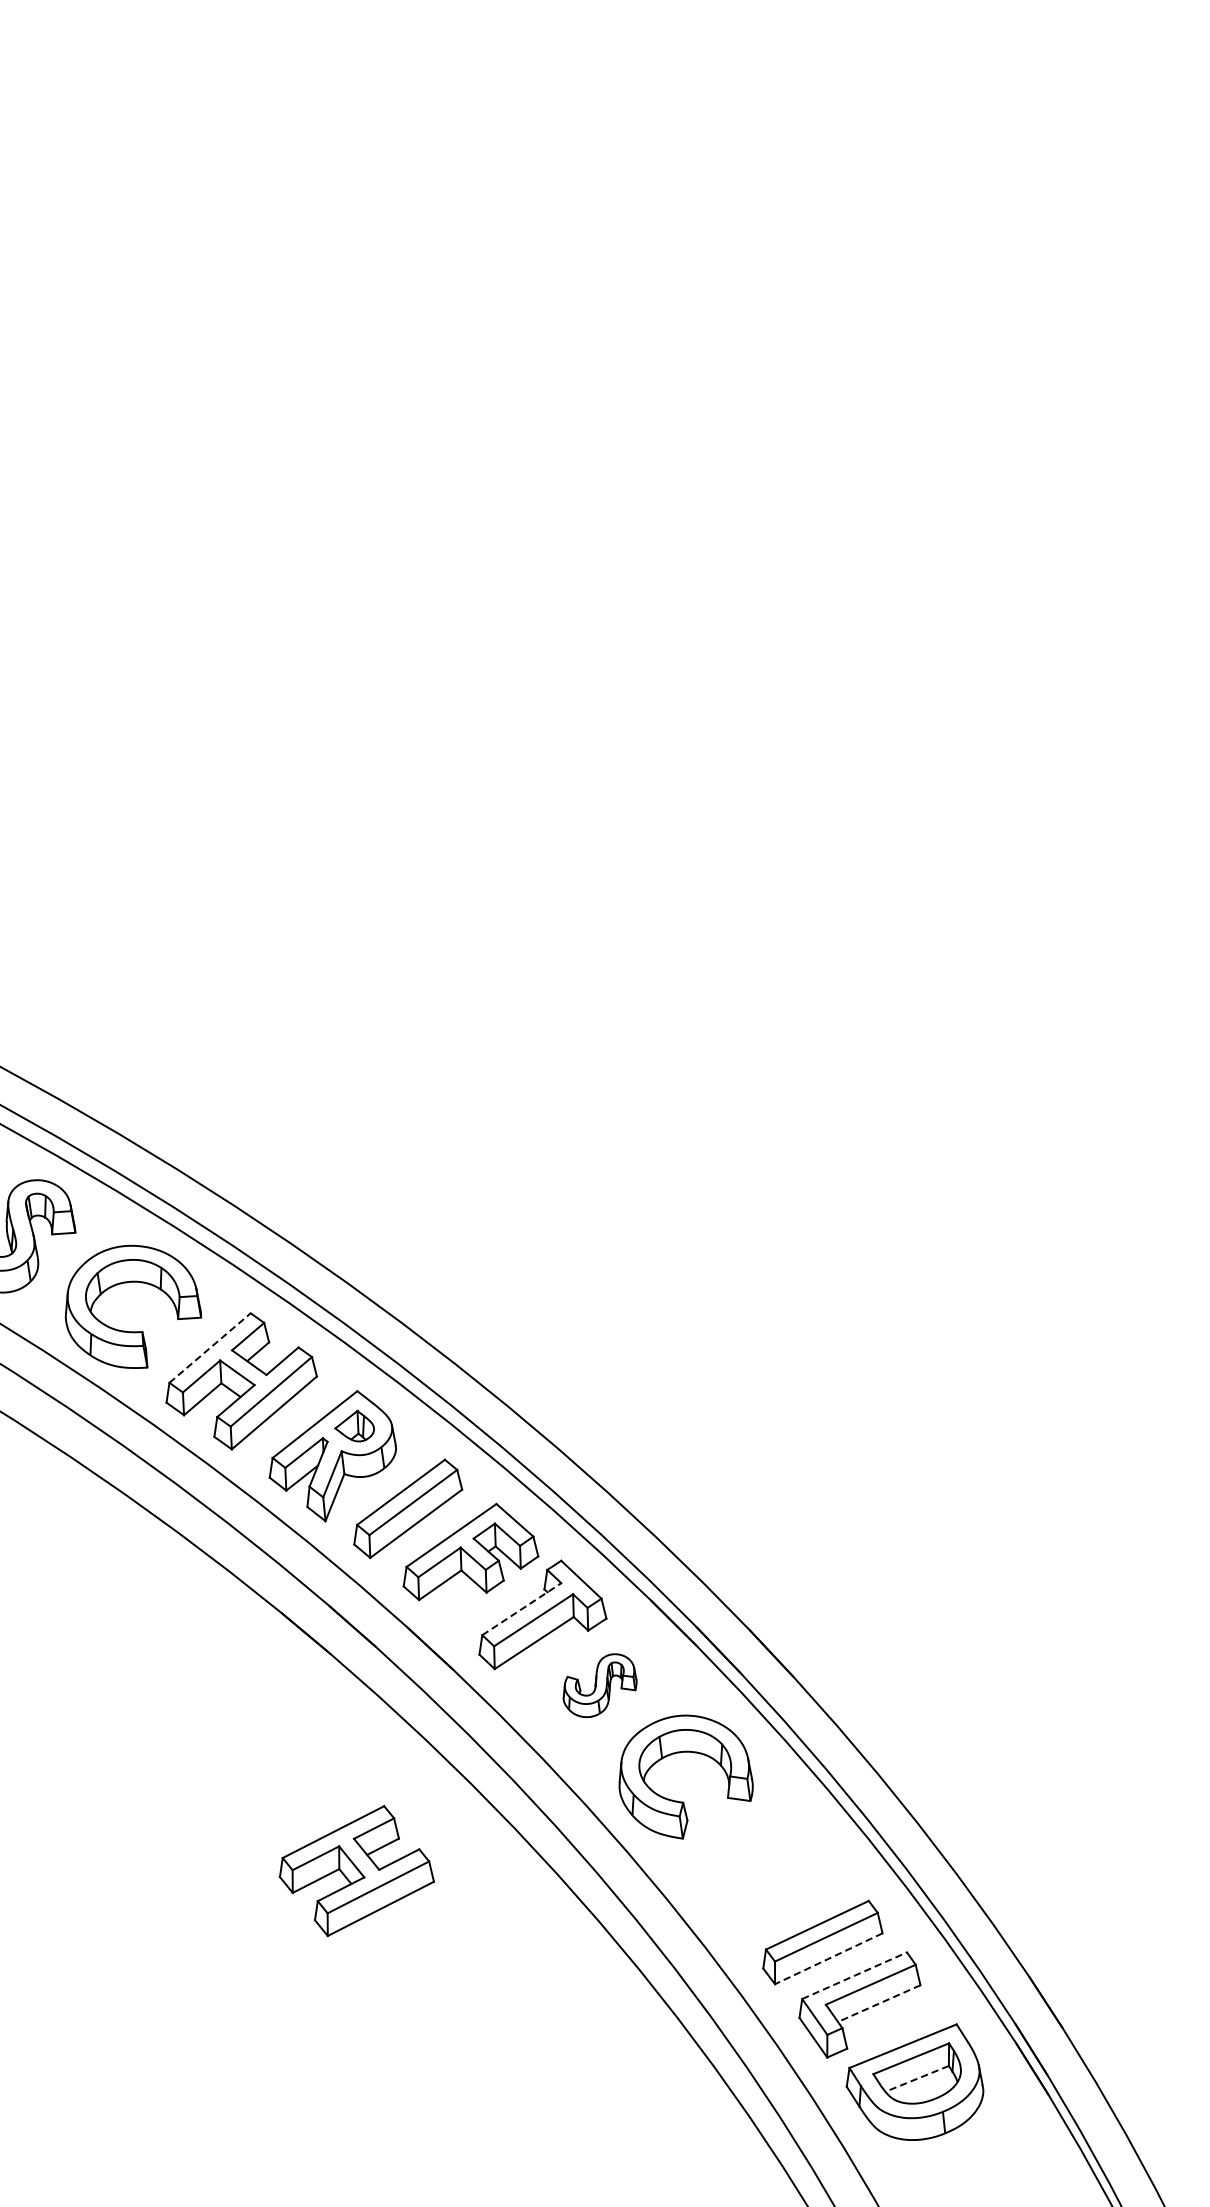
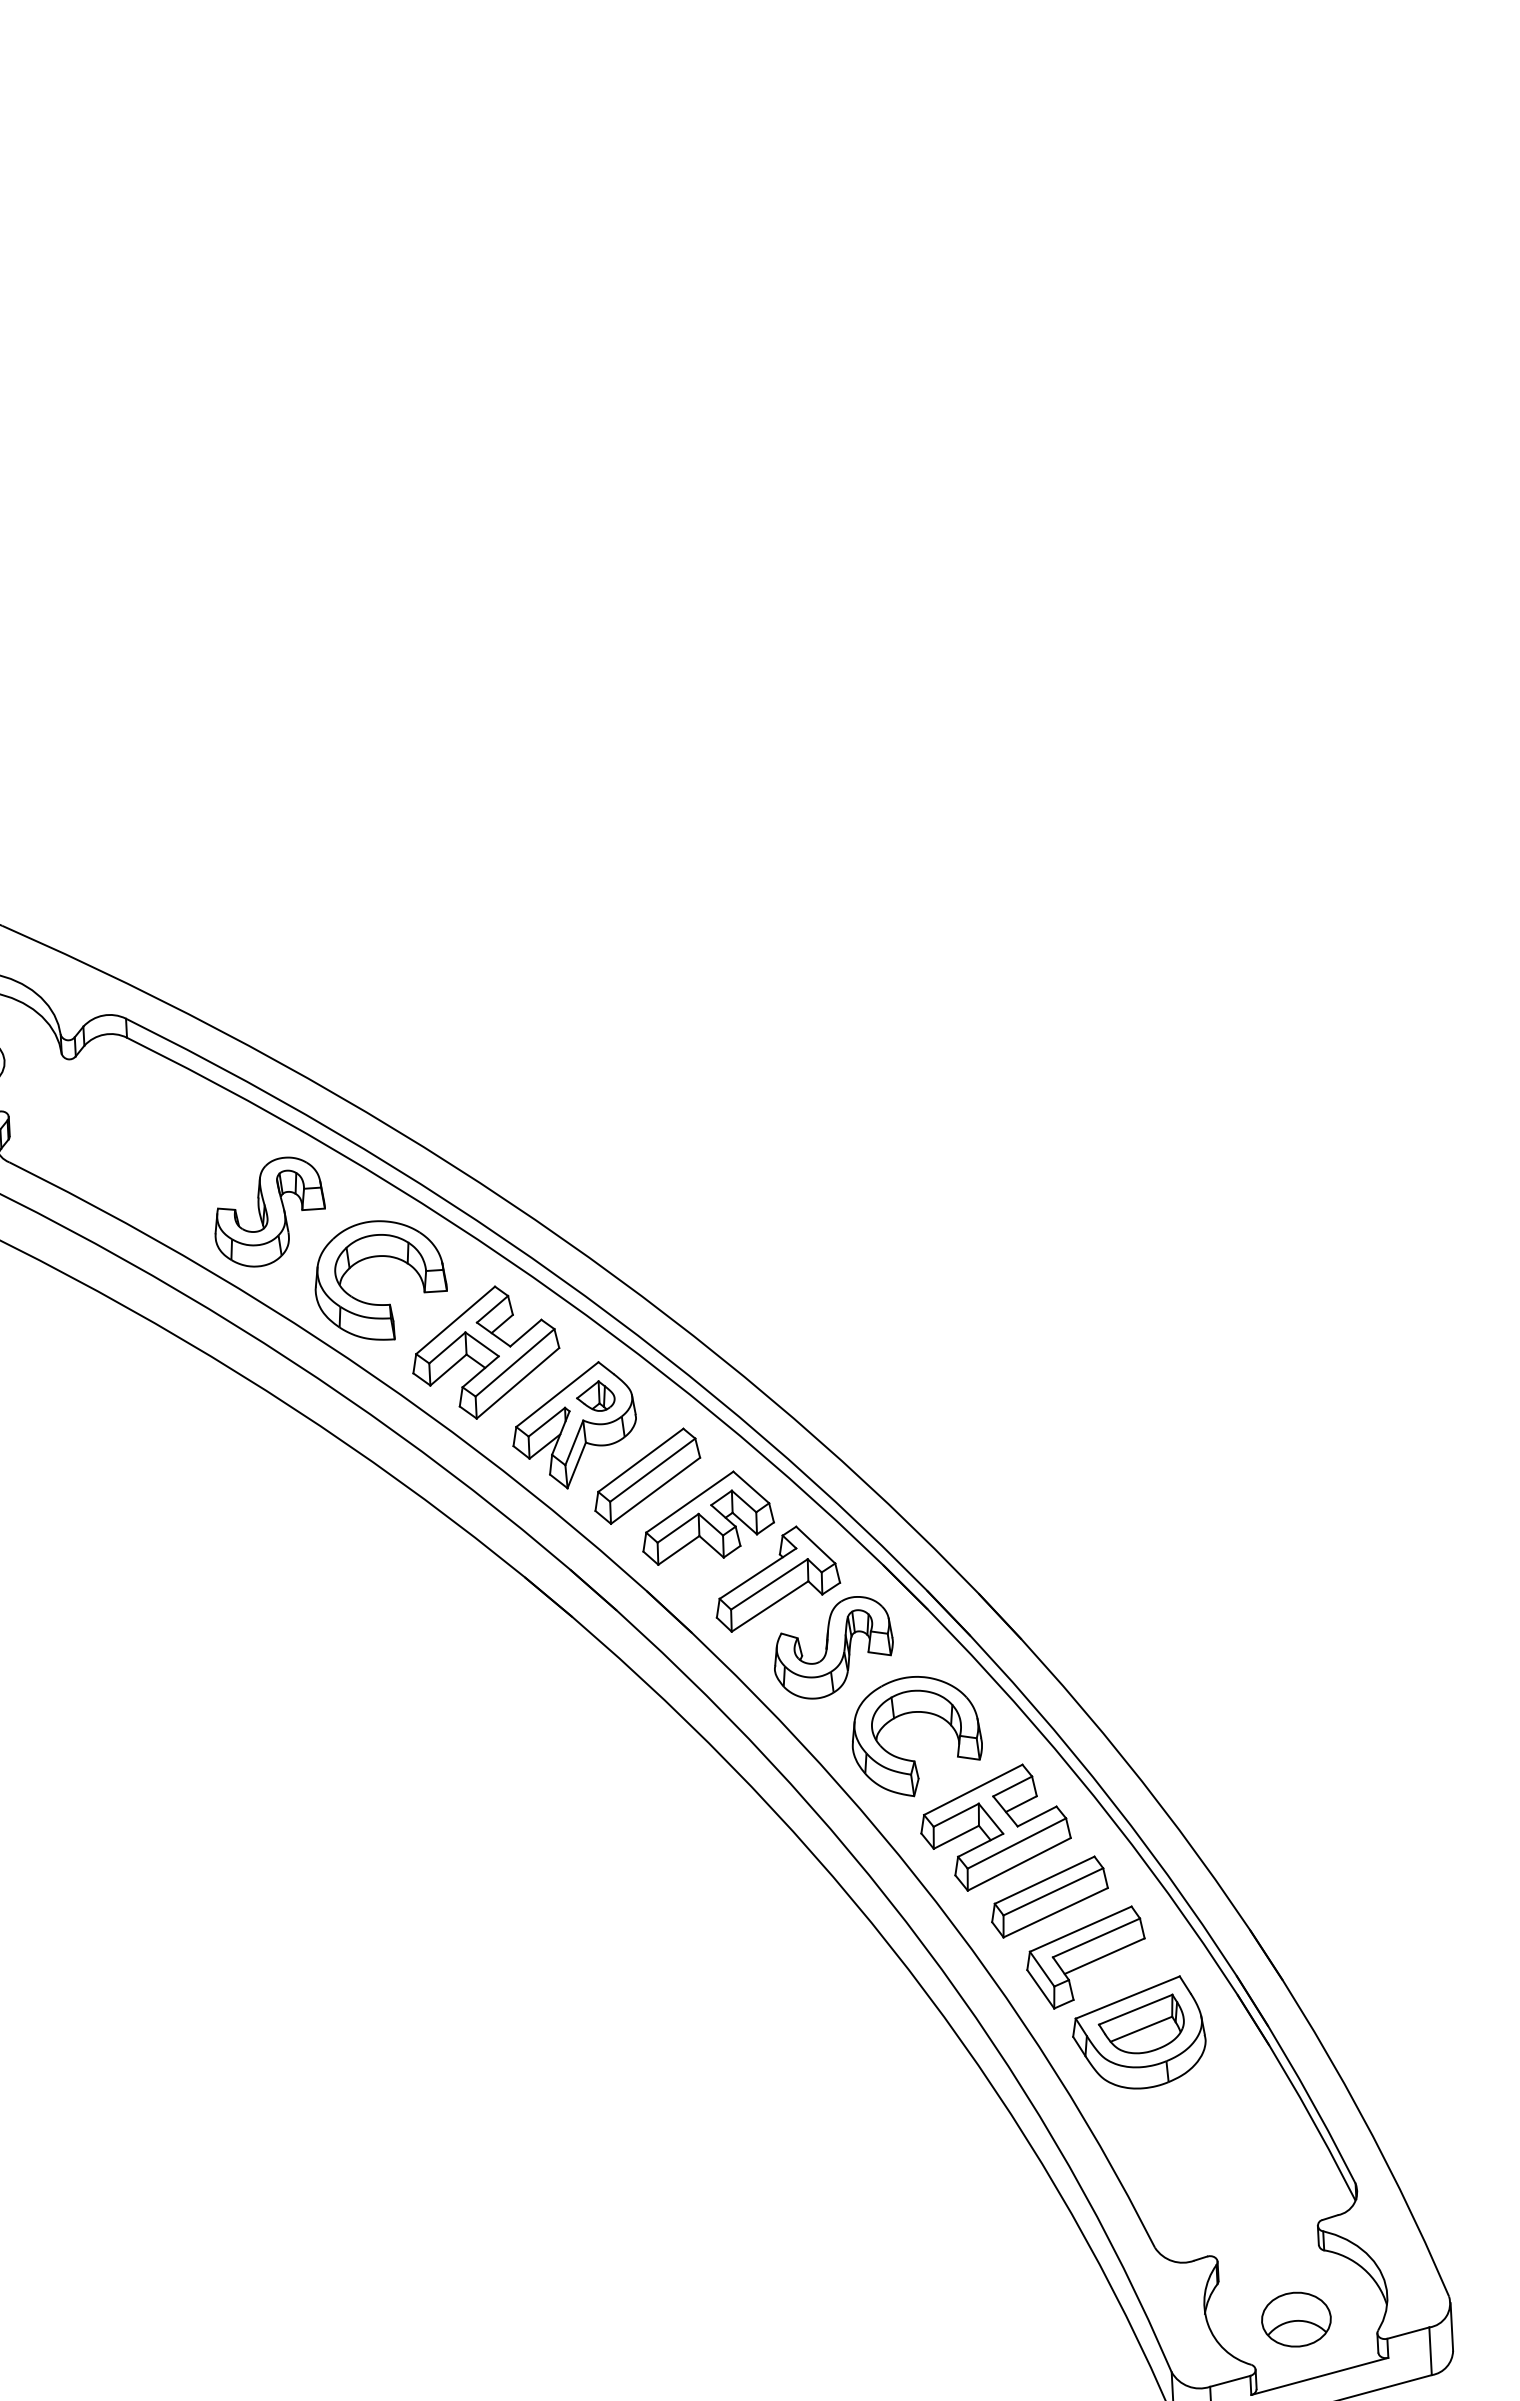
line: (209, 1348) -> (455, 1320), dashed -> solid
line: (521, 1609) -> (757, 1573), dashed -> solid
part: (599, 1685) -> (833, 1647), size x1.67
part: (356, 1870) -> (995, 1827), moved
line: (828, 1958) -> (1055, 1912), dashed -> solid
line: (854, 1976) -> (1080, 1929), dashed -> solid
line: (879, 2003) -> (1104, 1956), dashed -> solid
line: (916, 2079) -> (1140, 2029), dashed -> solid

